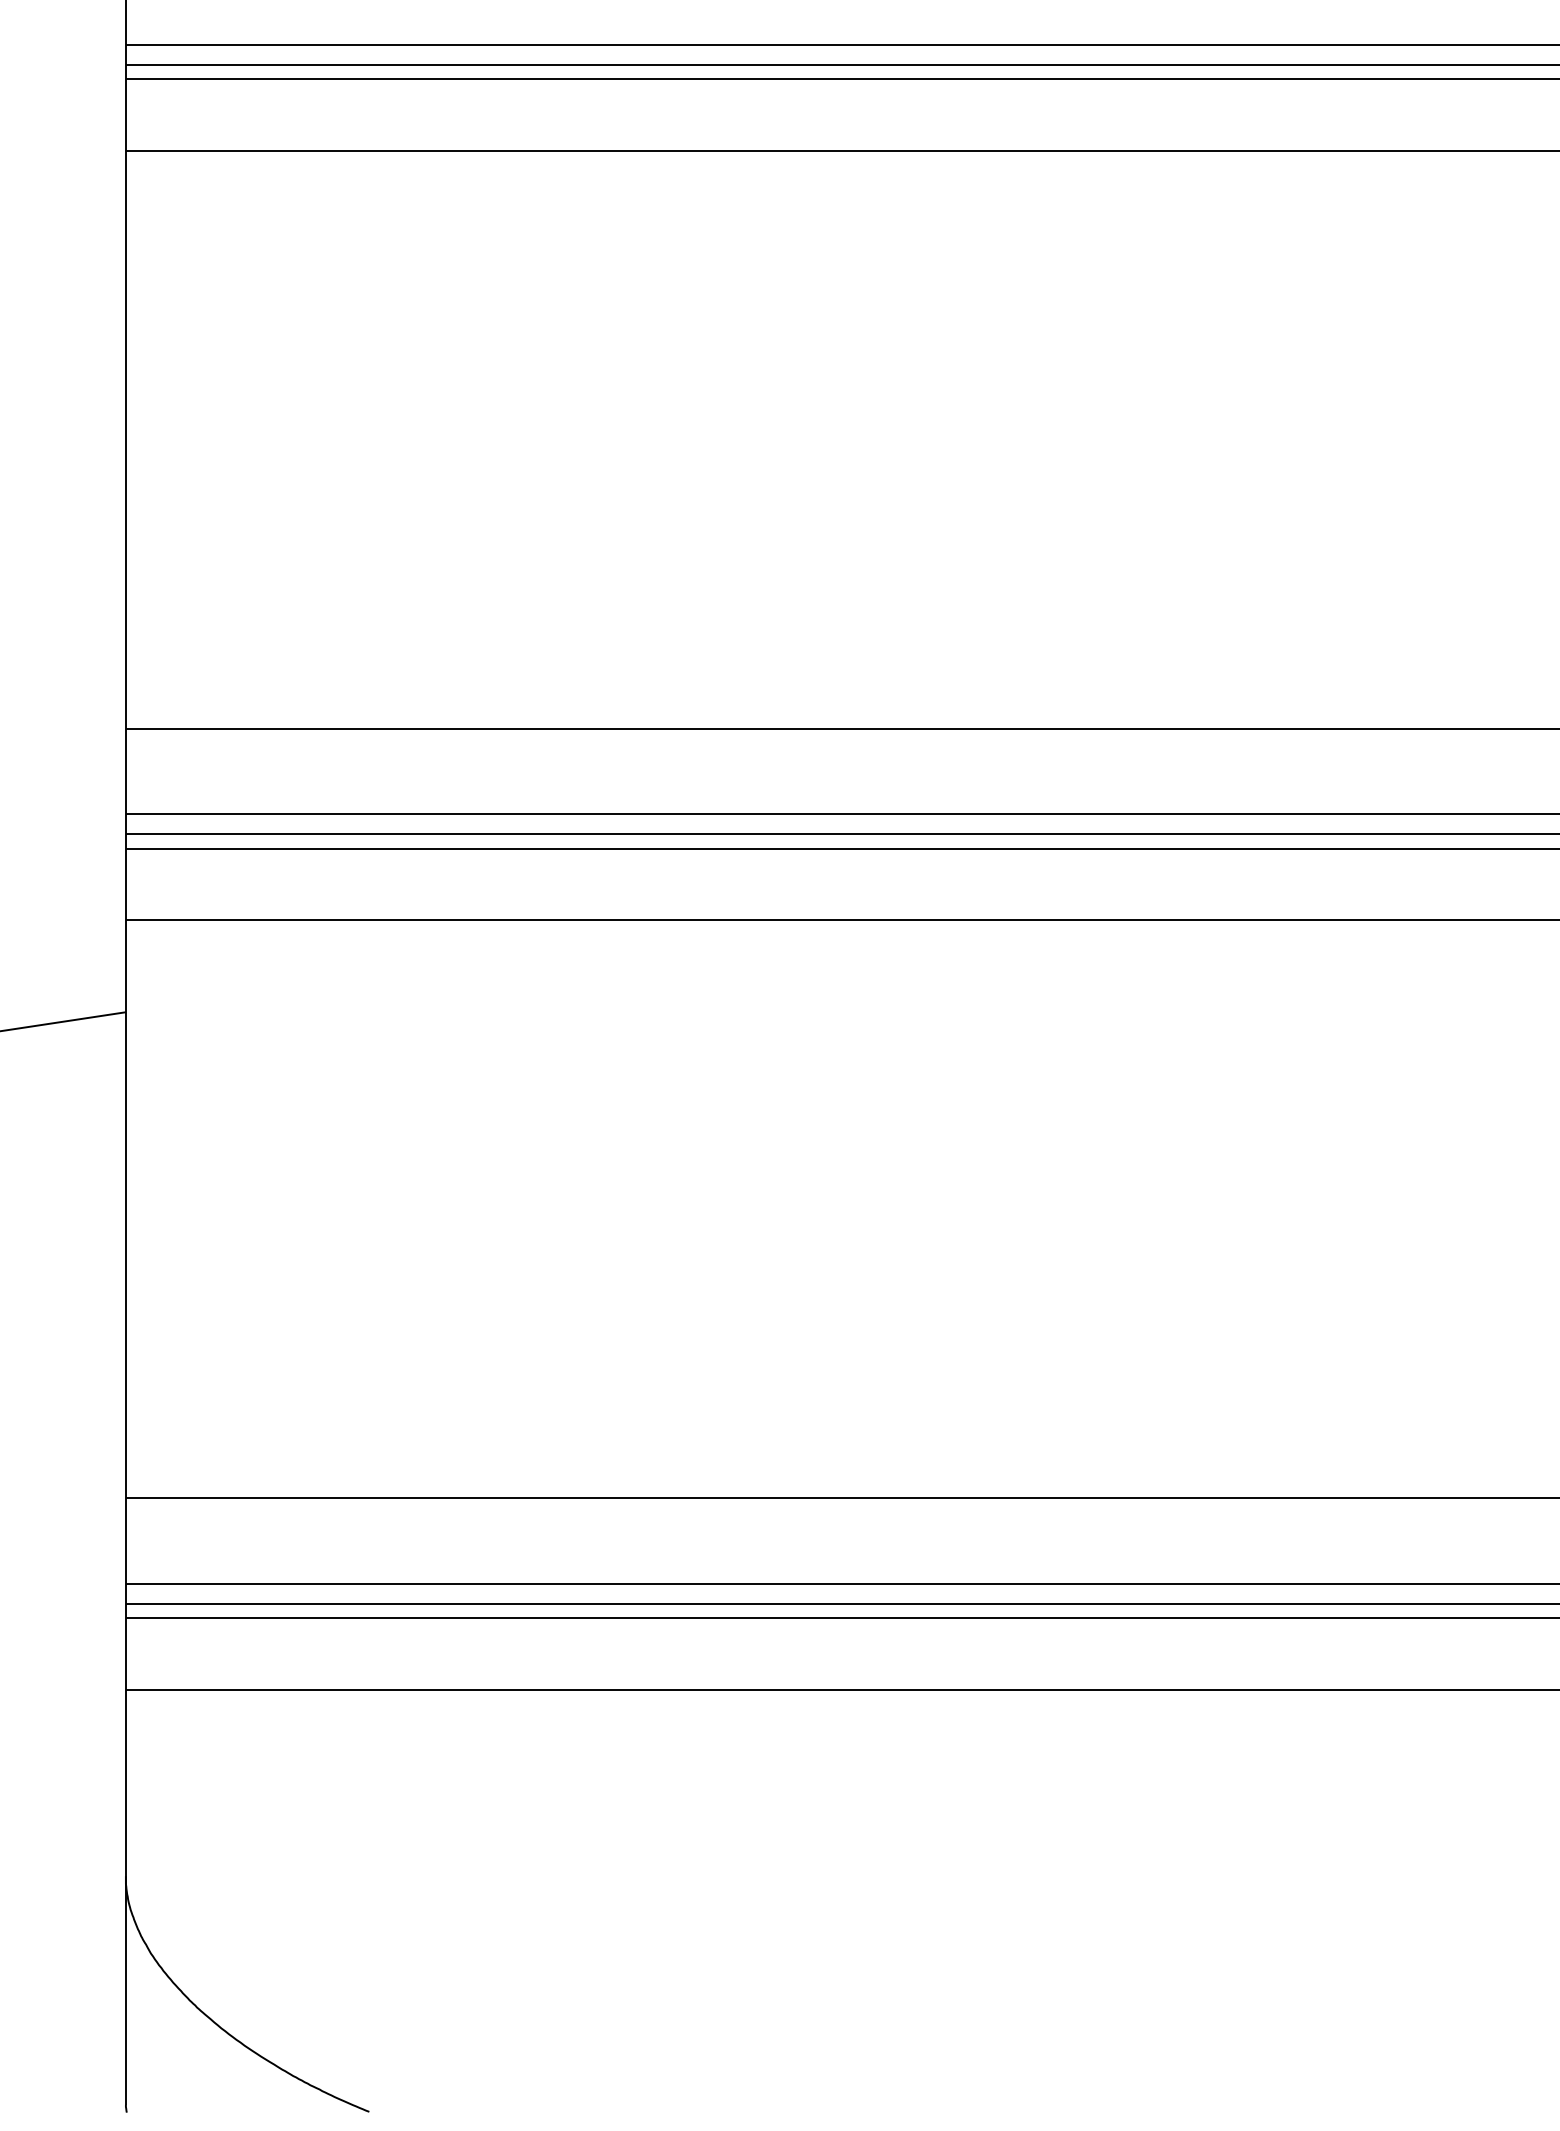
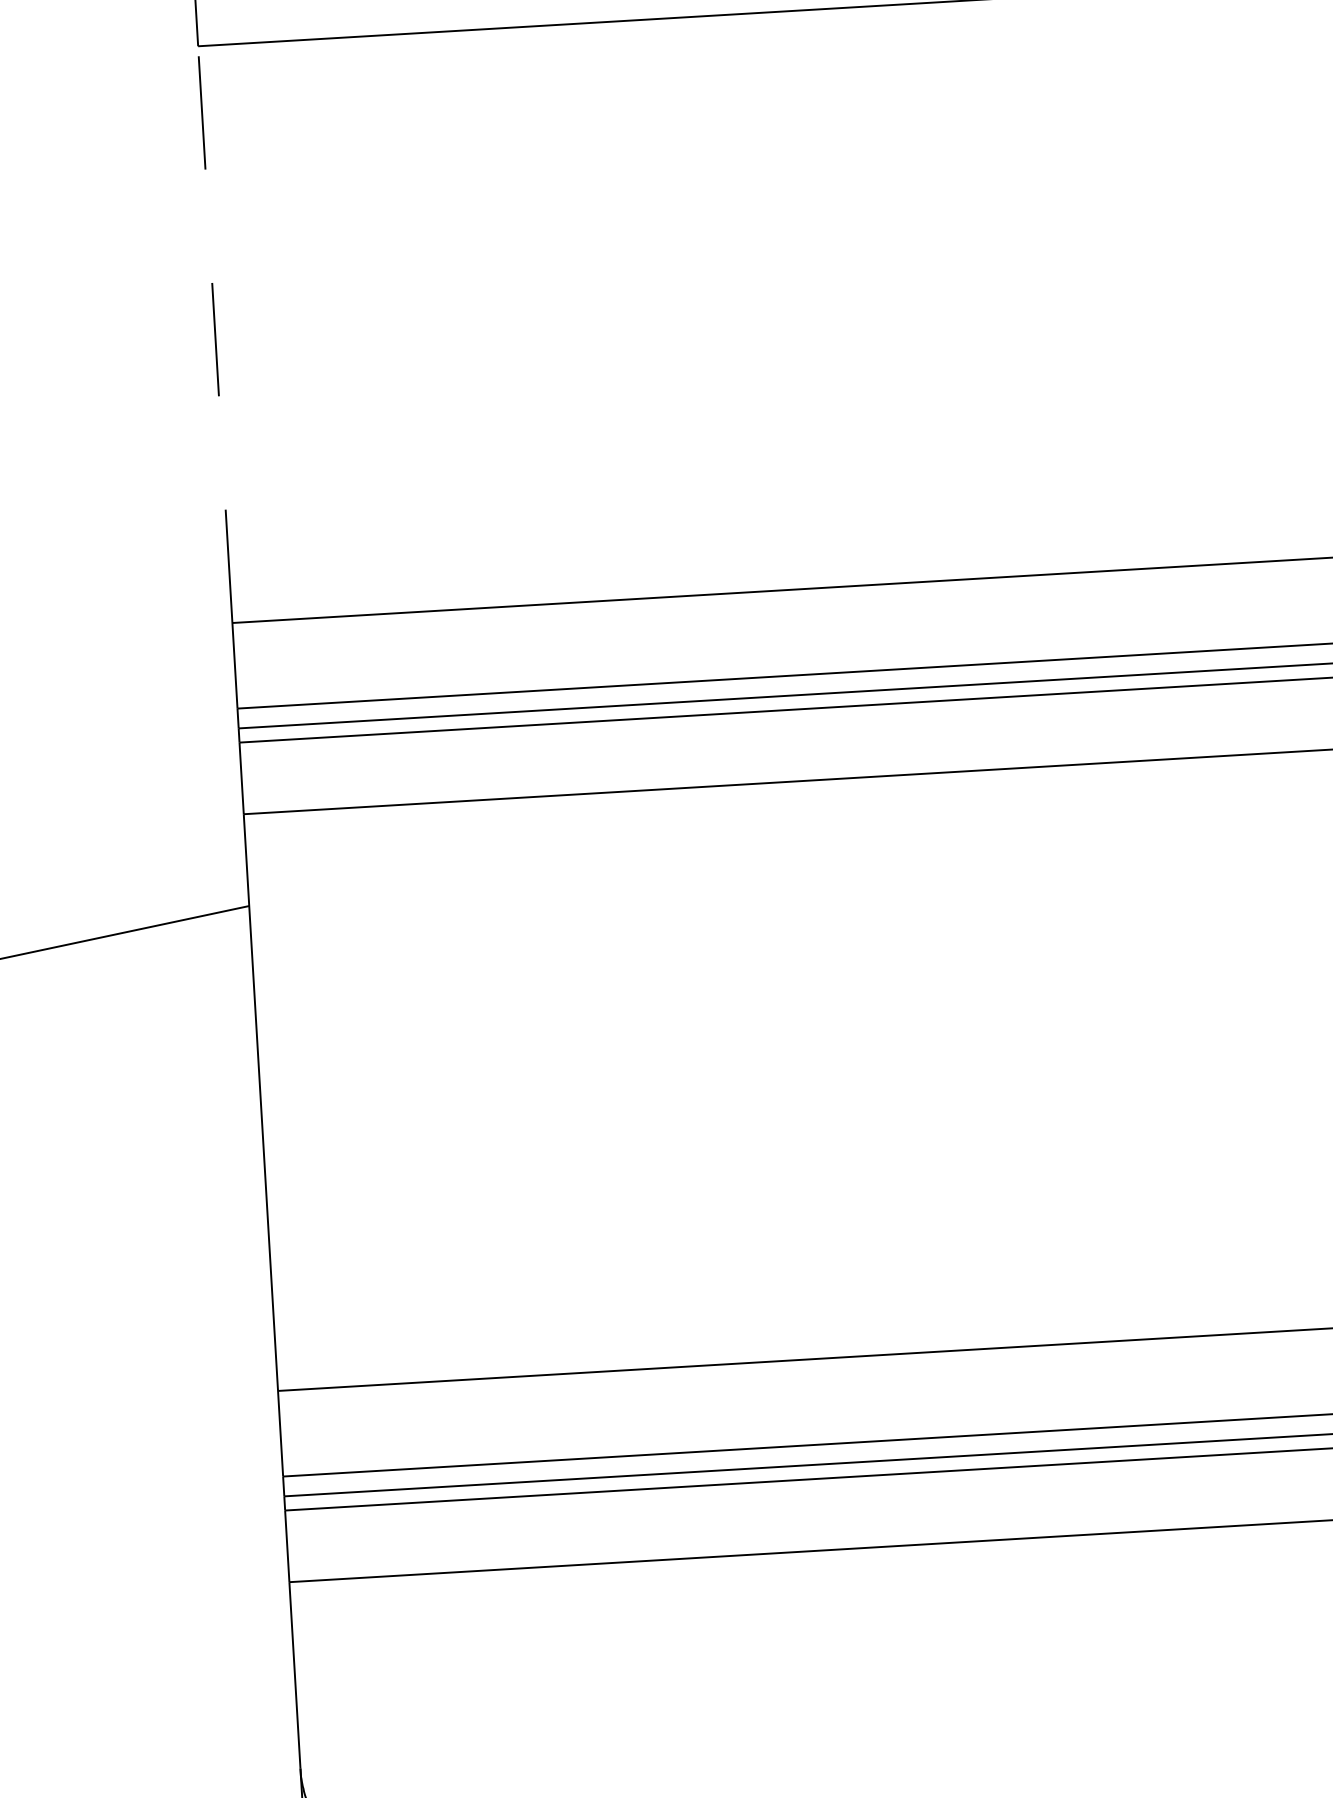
line: (125, 439) -> (214, 334), solid -> dashed

